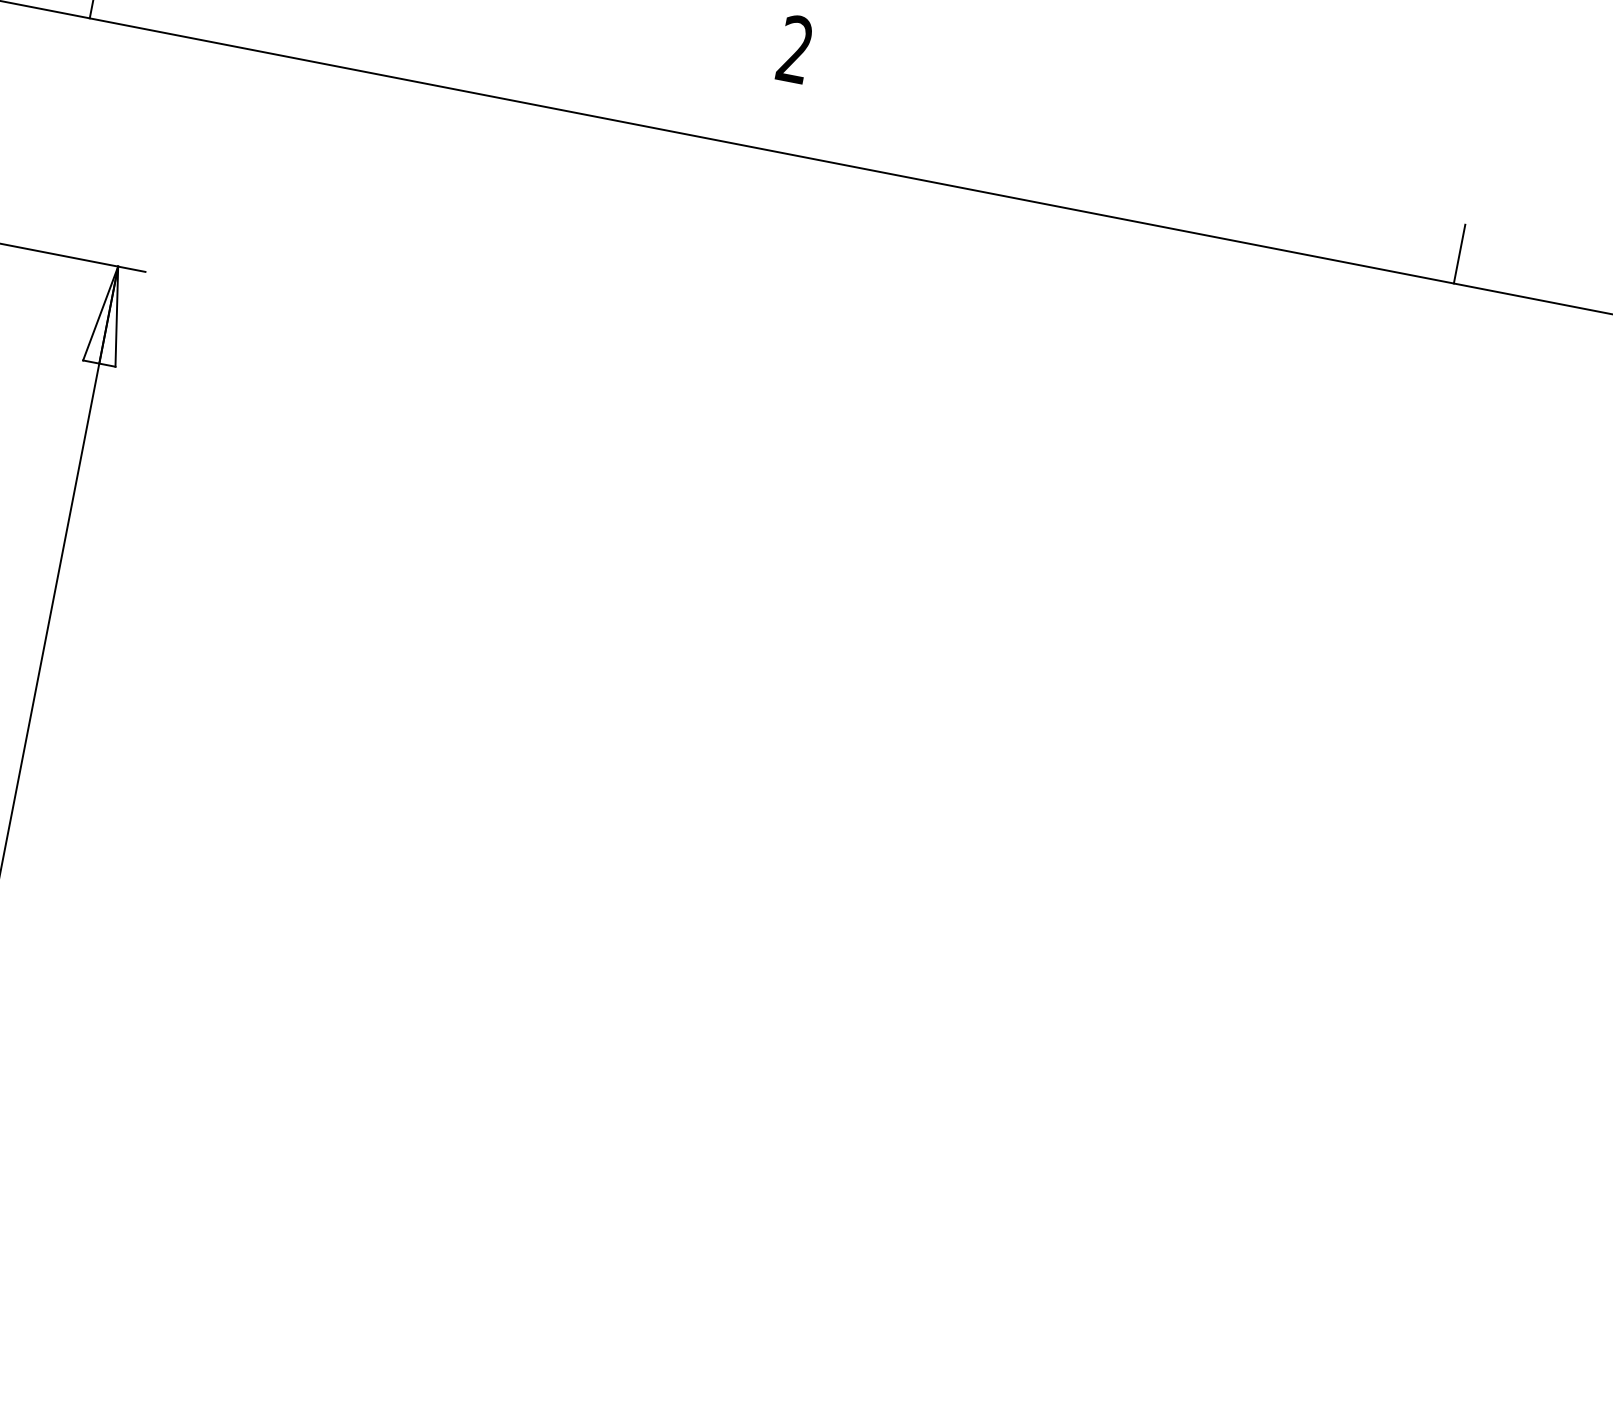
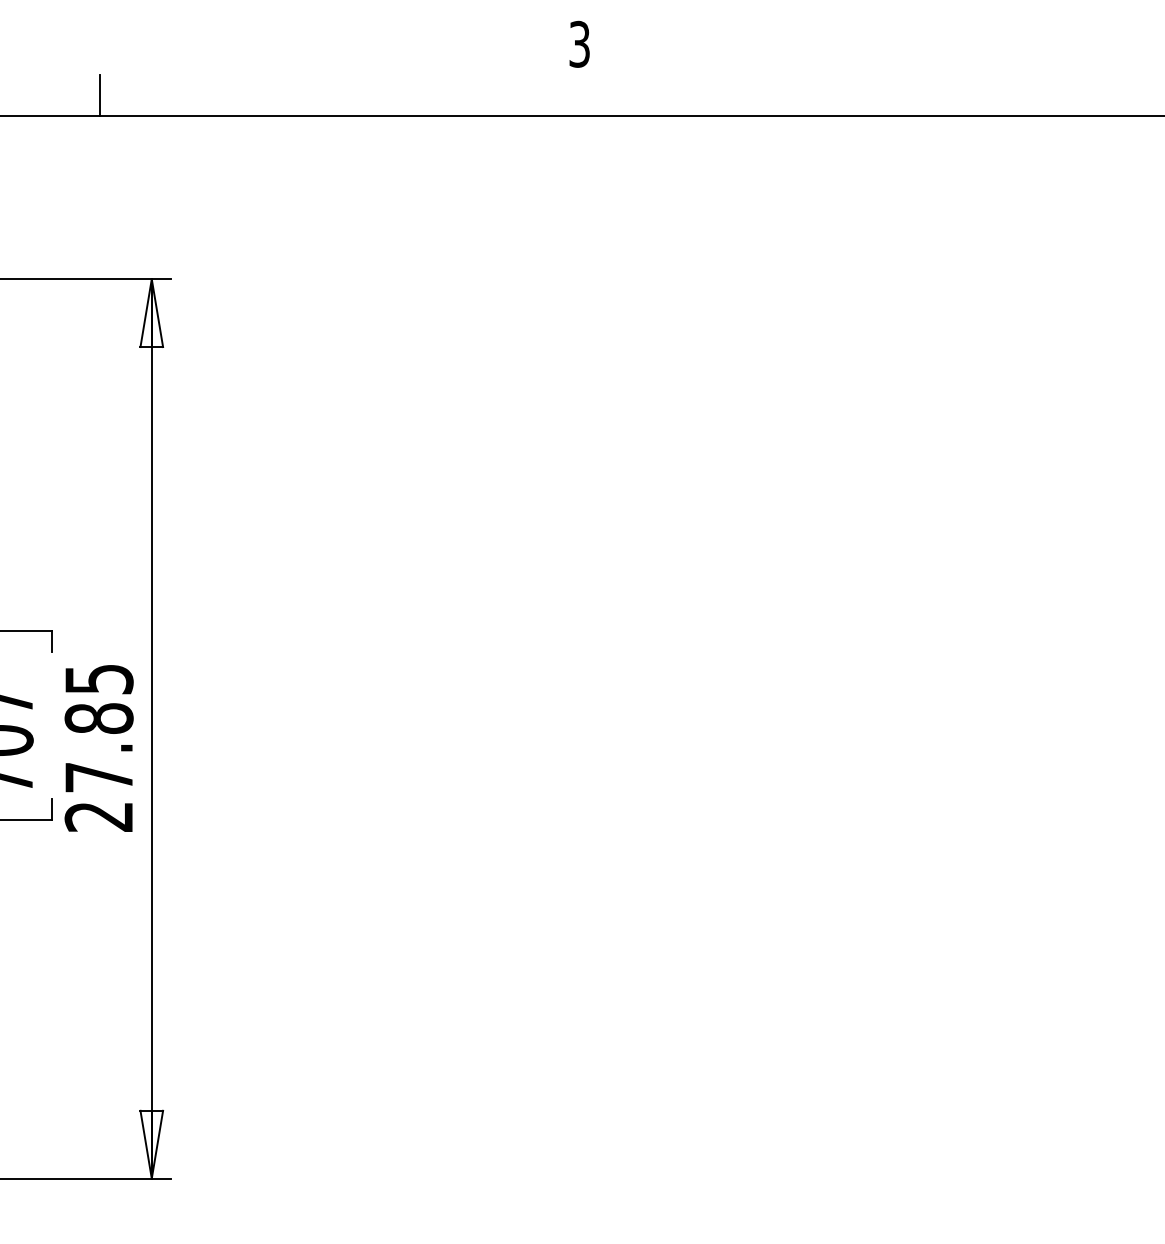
text: (795, 49) -> (579, 44), 2 -> 3
line: (1459, 253) -> (1053, 94), removed

